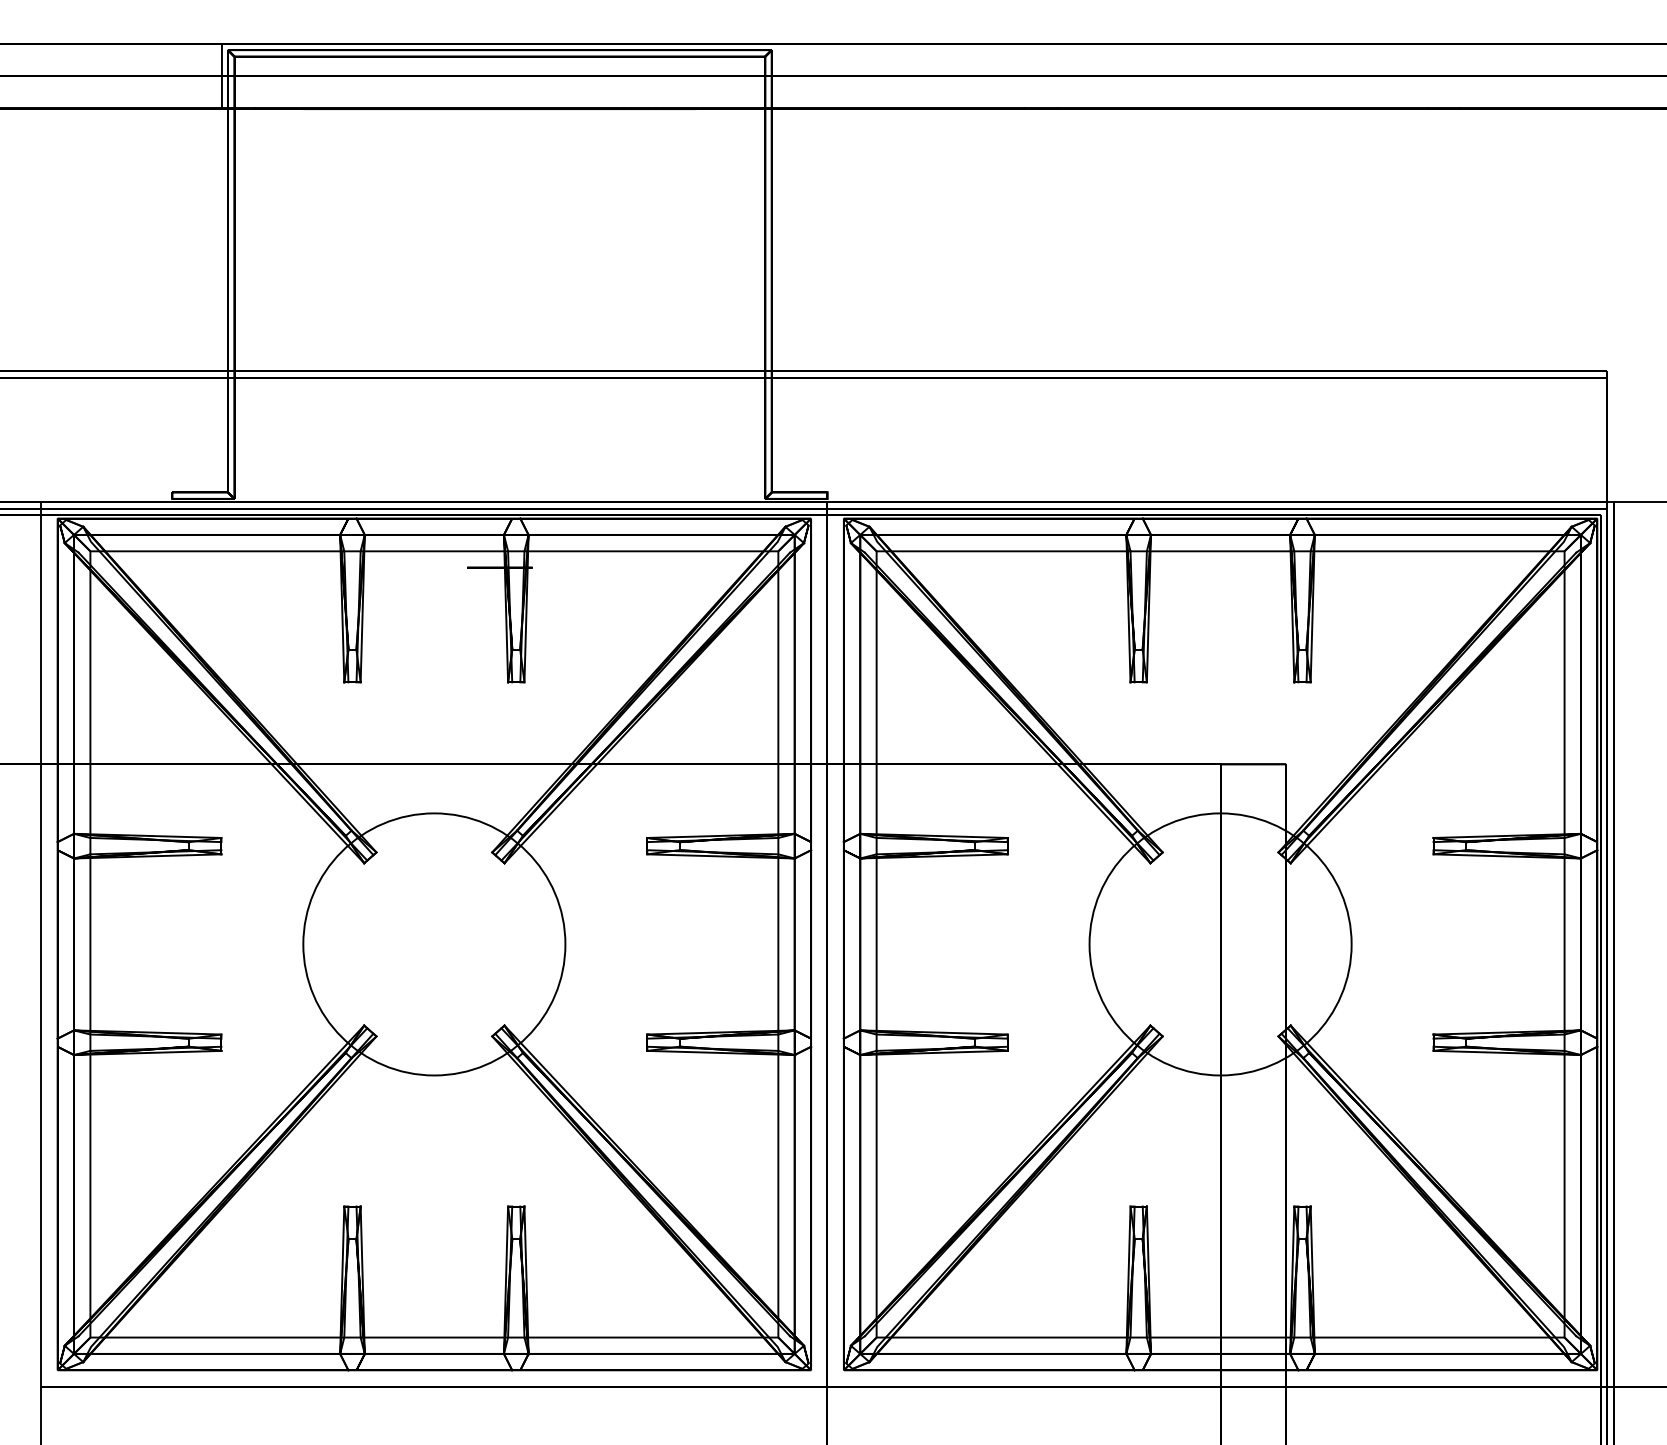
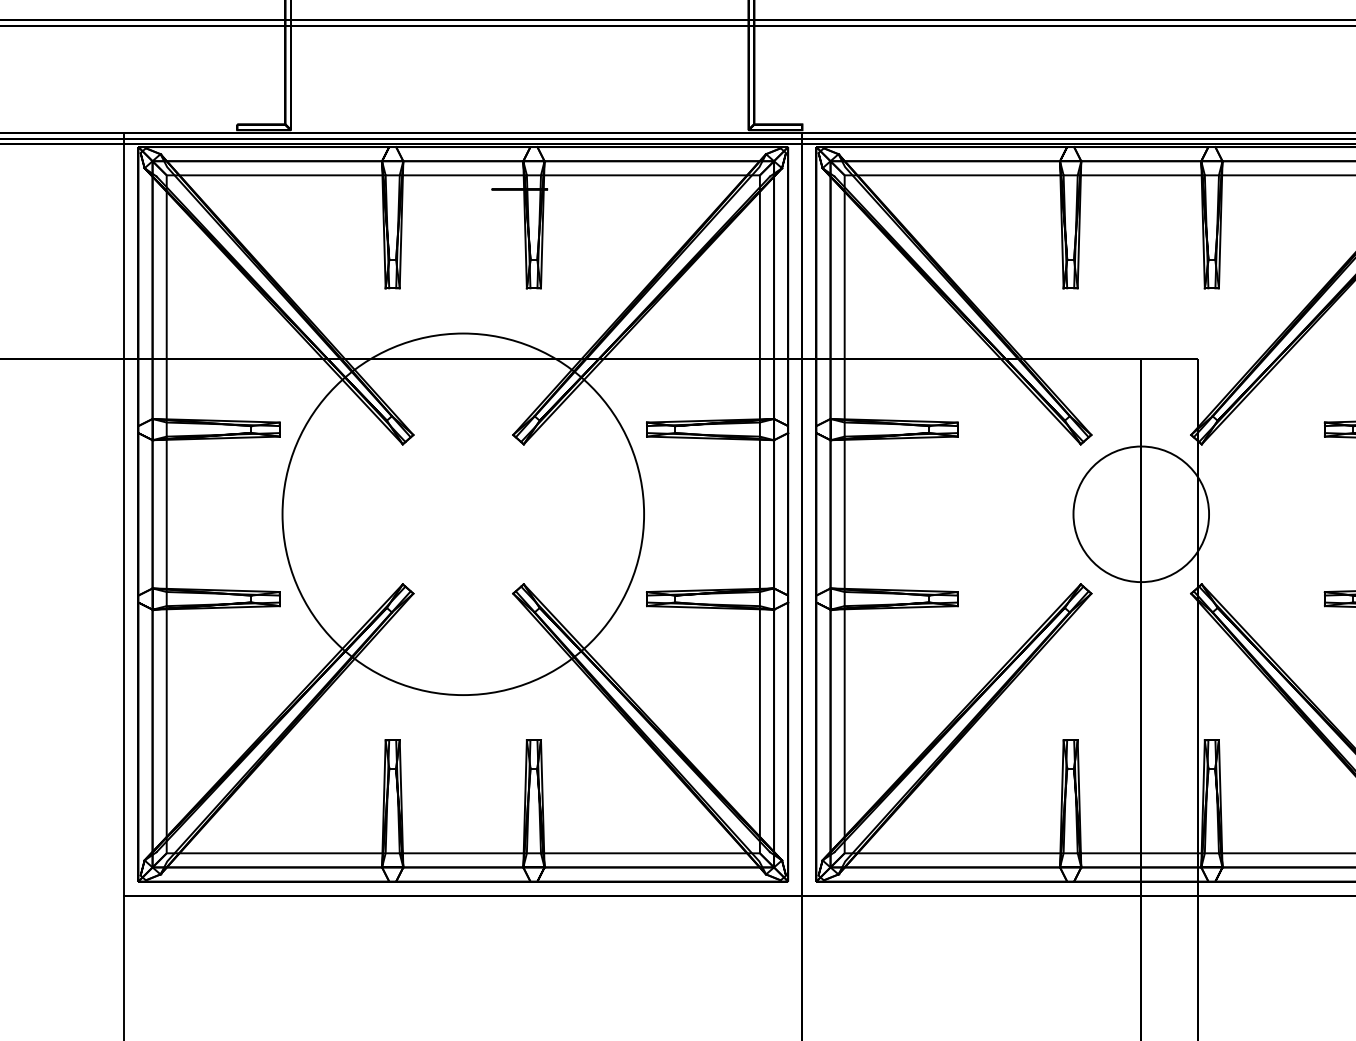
circle: (434, 944) -> (463, 514), size x1.6
circle: (1220, 944) -> (1141, 514), size x0.6

